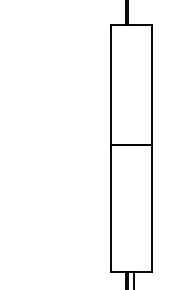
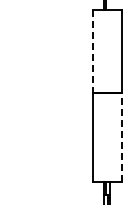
line: (110, 84) -> (93, 51), solid -> dashed
line: (152, 207) -> (122, 137), solid -> dashed

